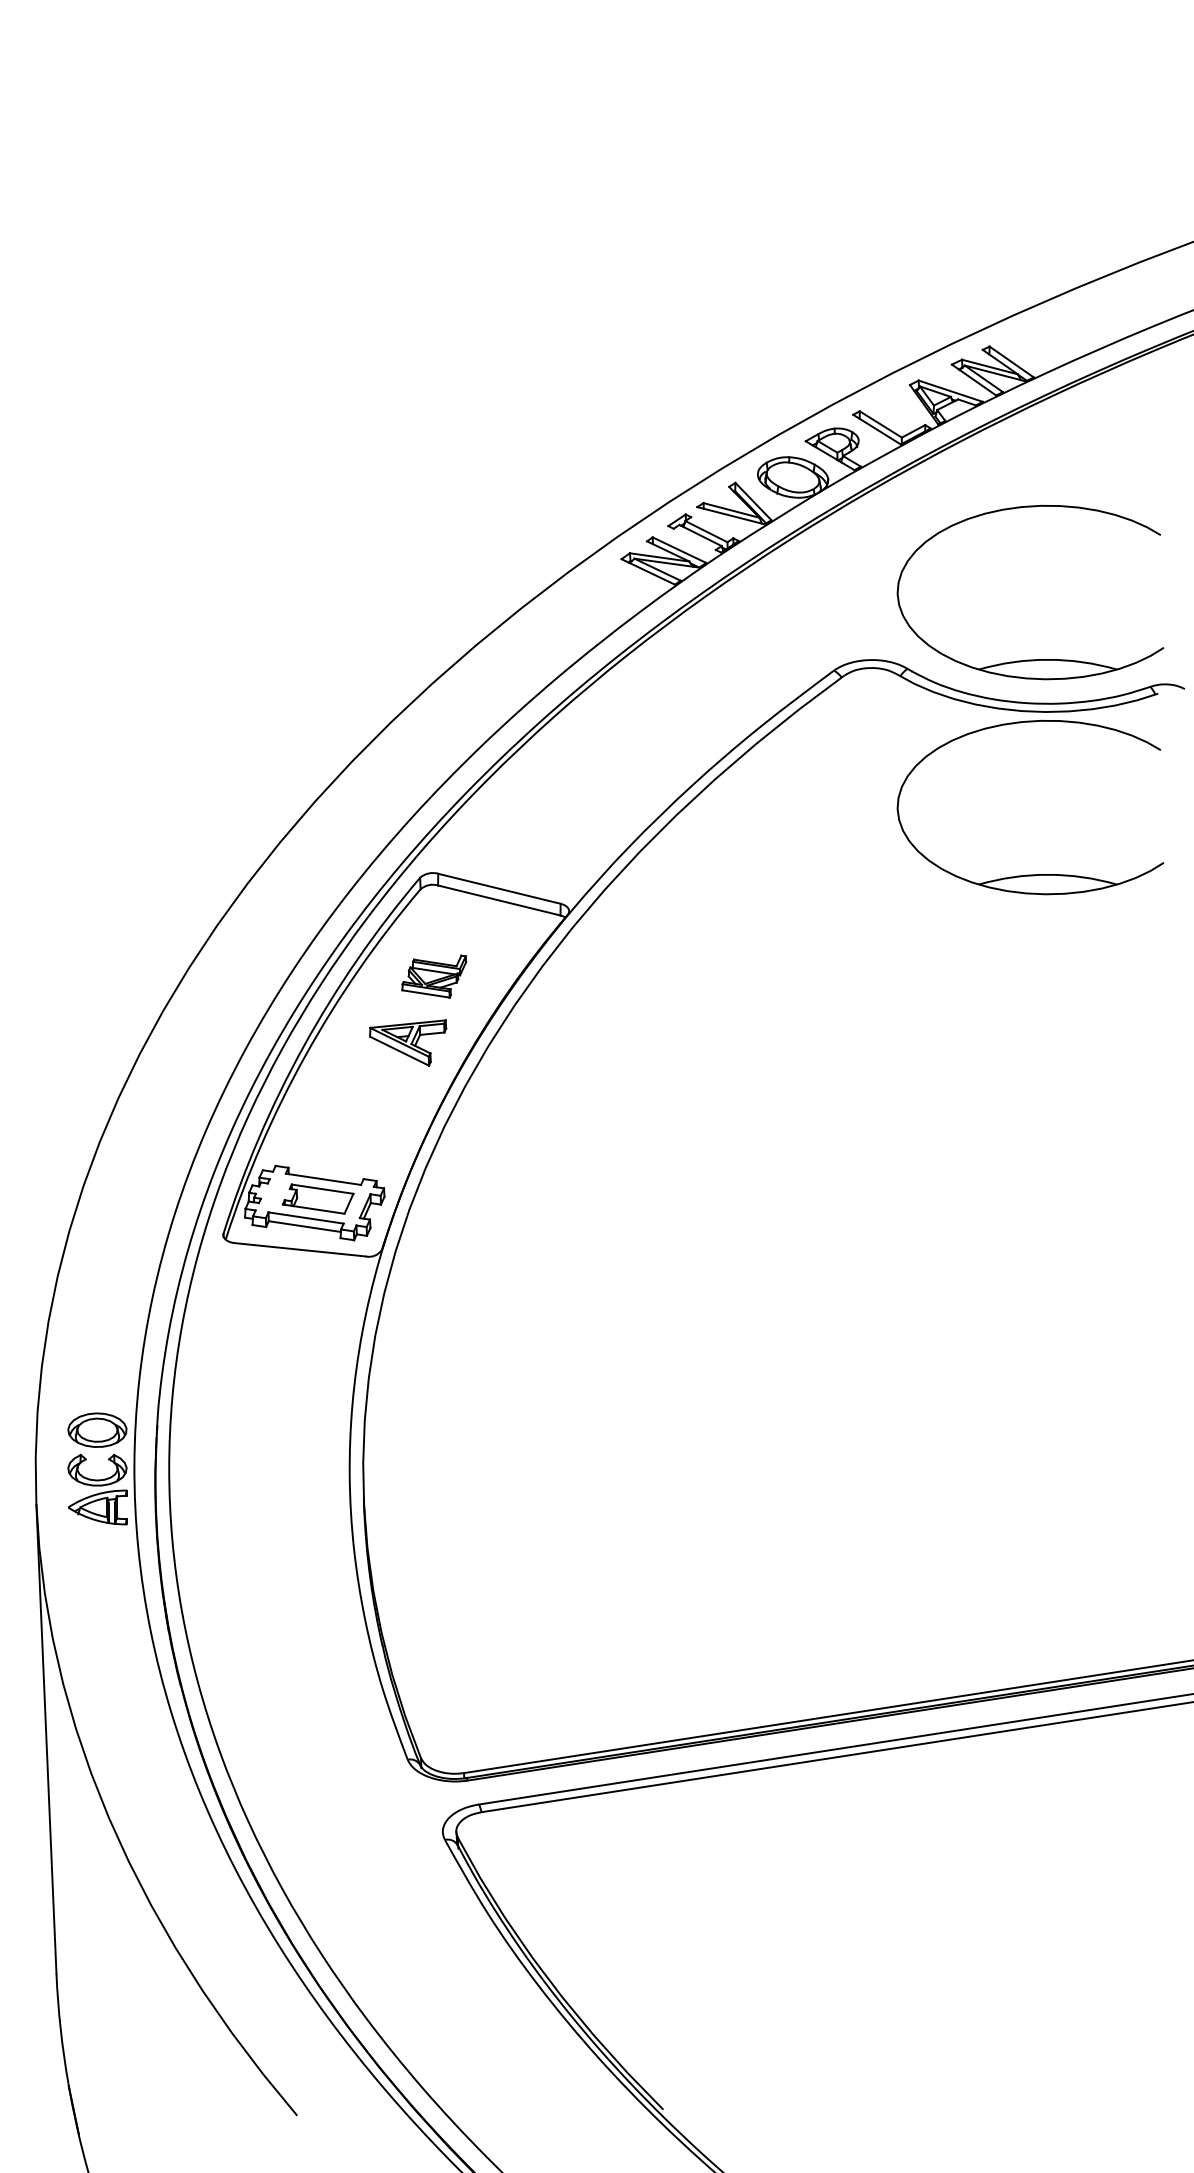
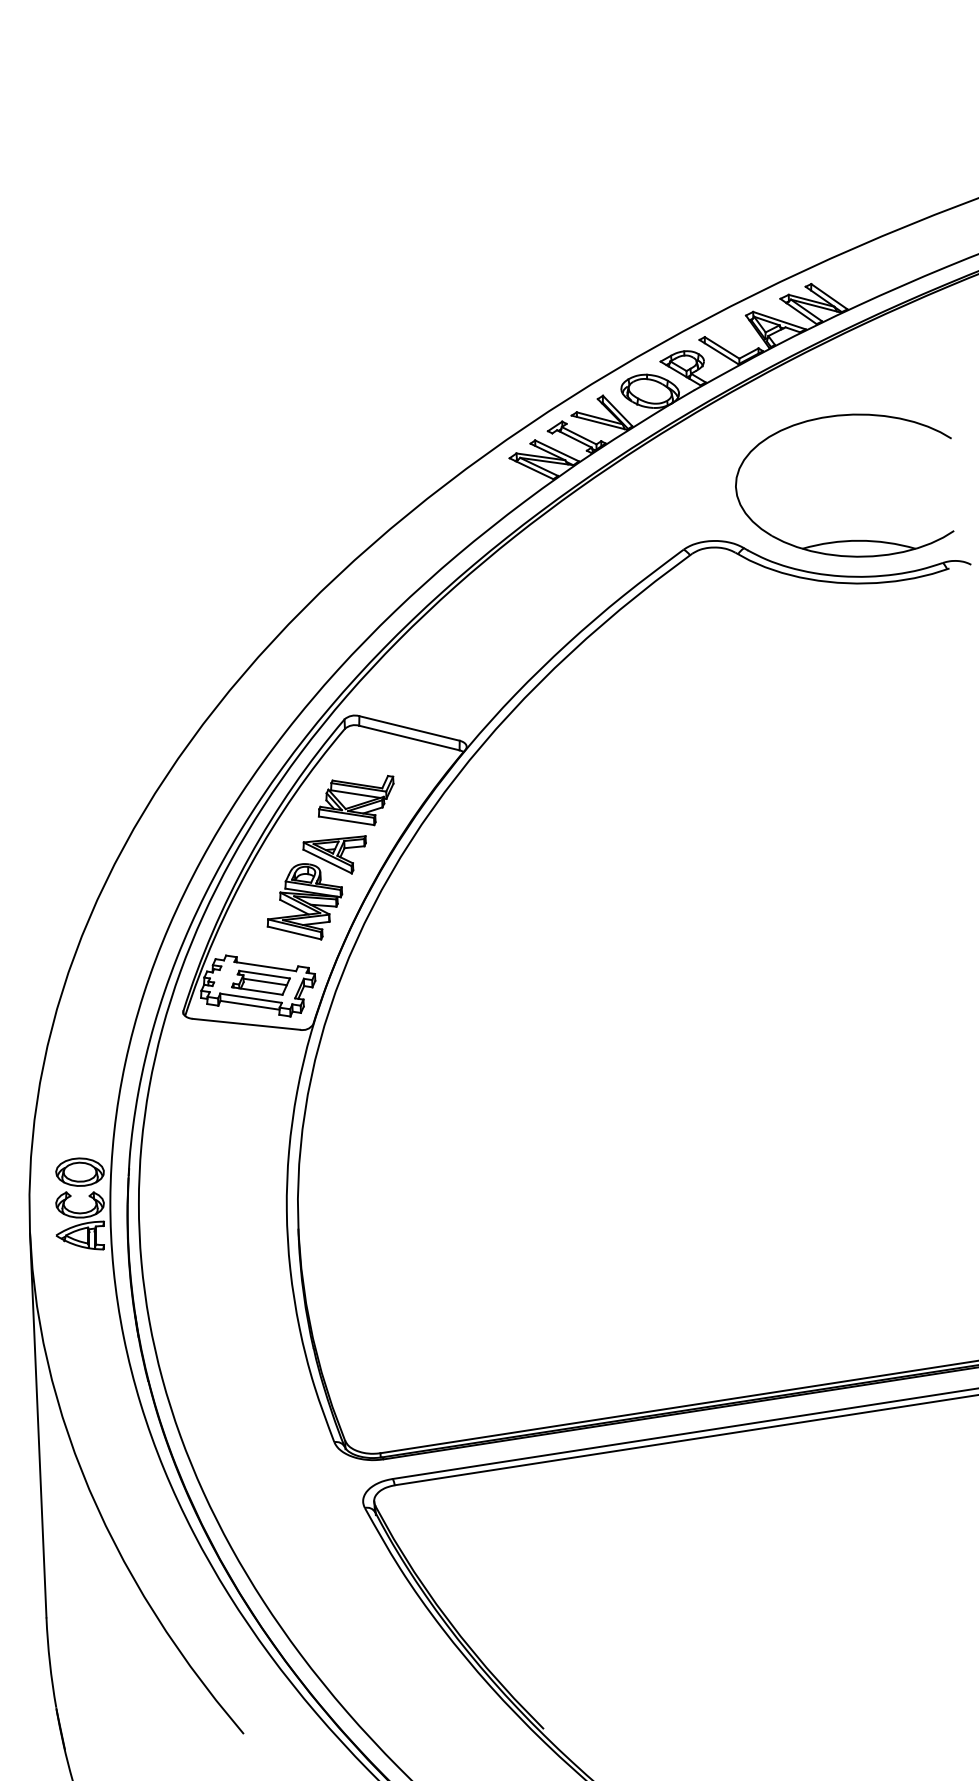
part: (1030, 874) -> (844, 716), removed
part: (433, 976) -> (355, 800), size x1.43
part: (371, 1100) -> (304, 901), added
line: (322, 1198) -> (264, 982), added

